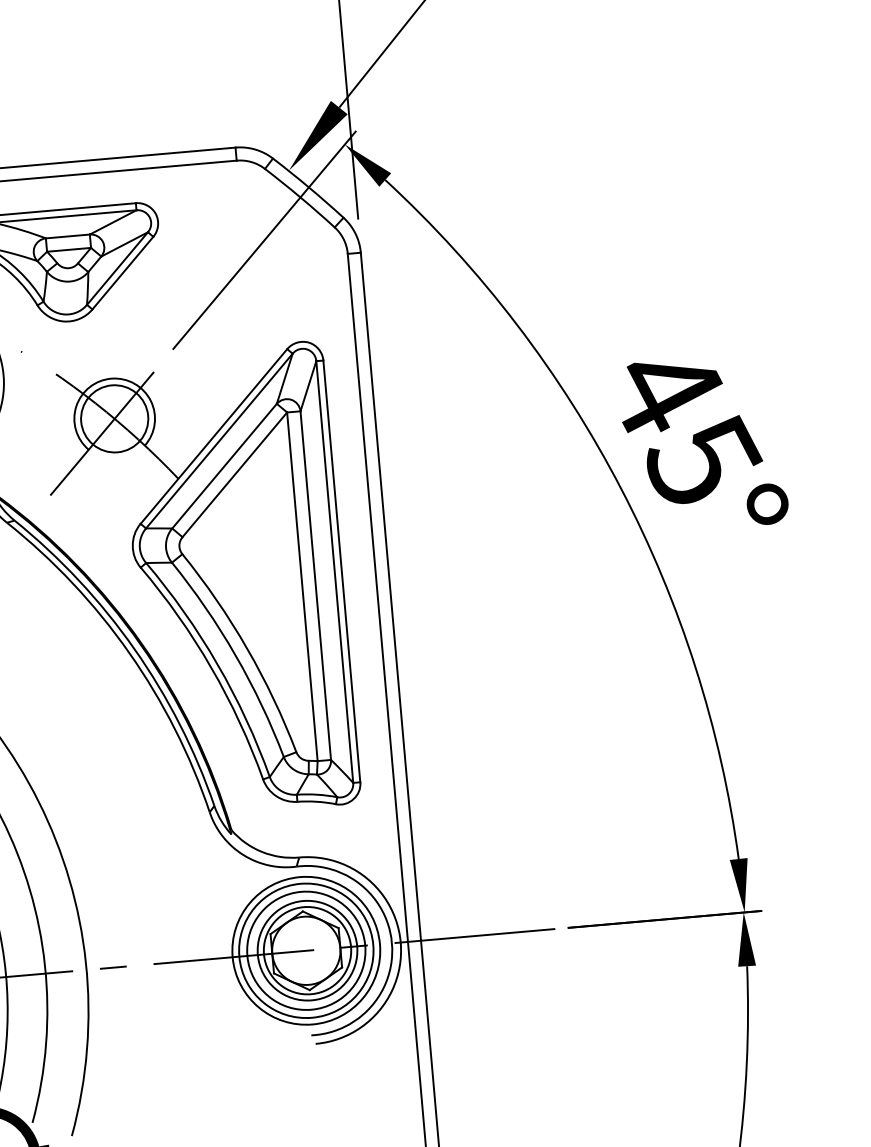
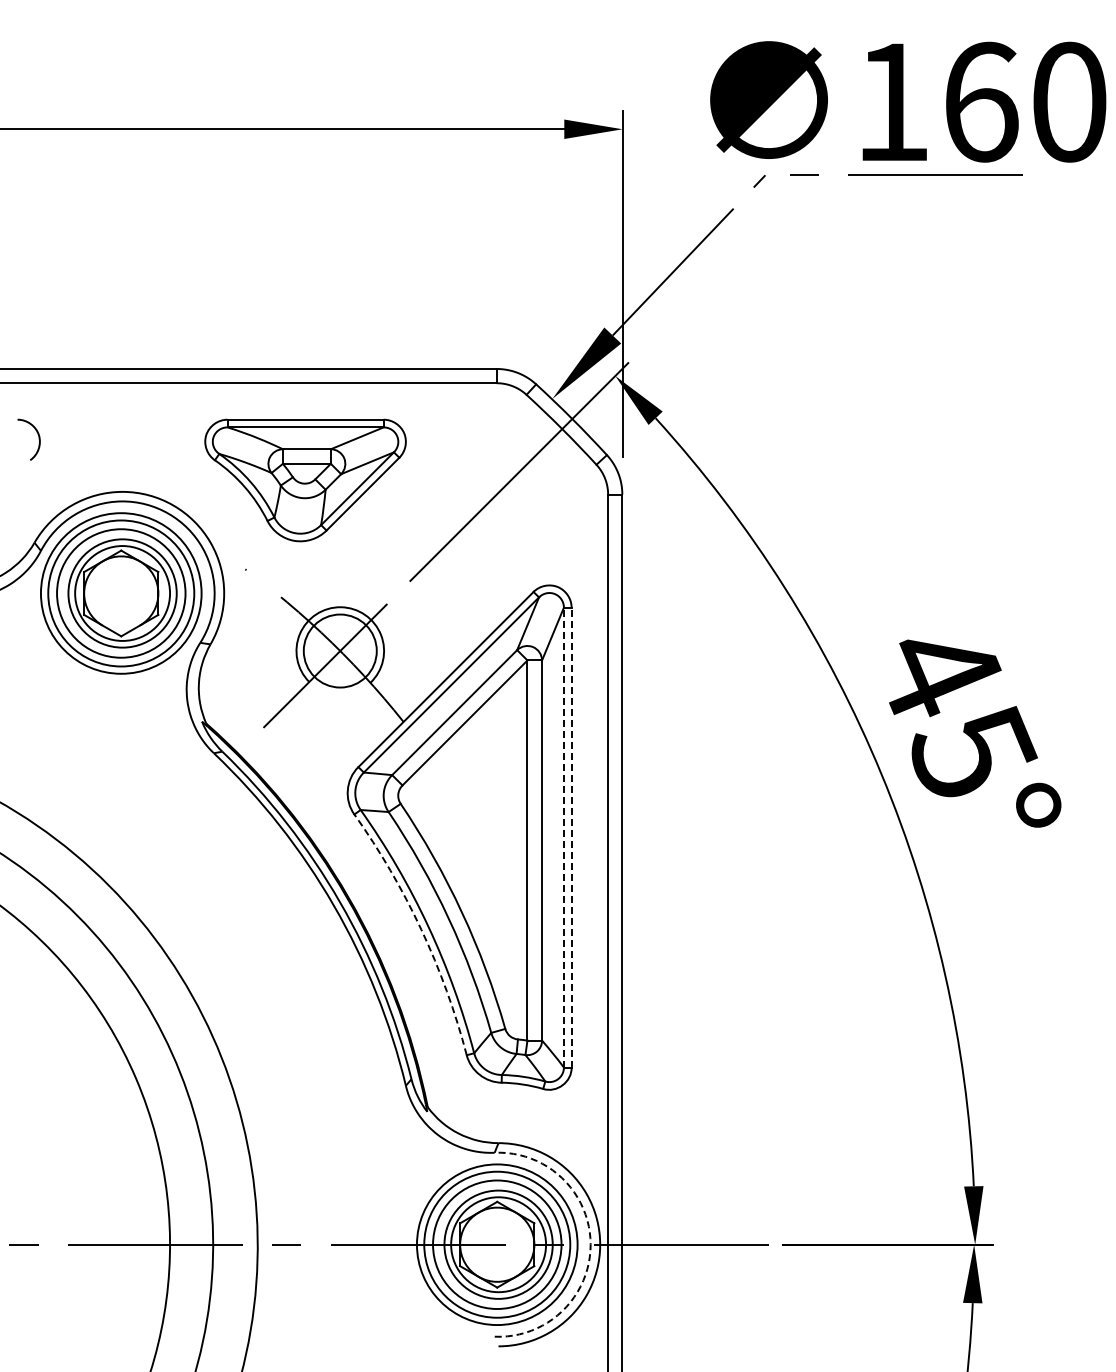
line: (334, 571) -> (563, 837), solid -> dashed
line: (341, 571) -> (571, 837), solid -> dashed
arc: (211, 667) -> (421, 929), solid -> dashed
arc: (391, 943) -> (590, 1244), solid -> dashed

